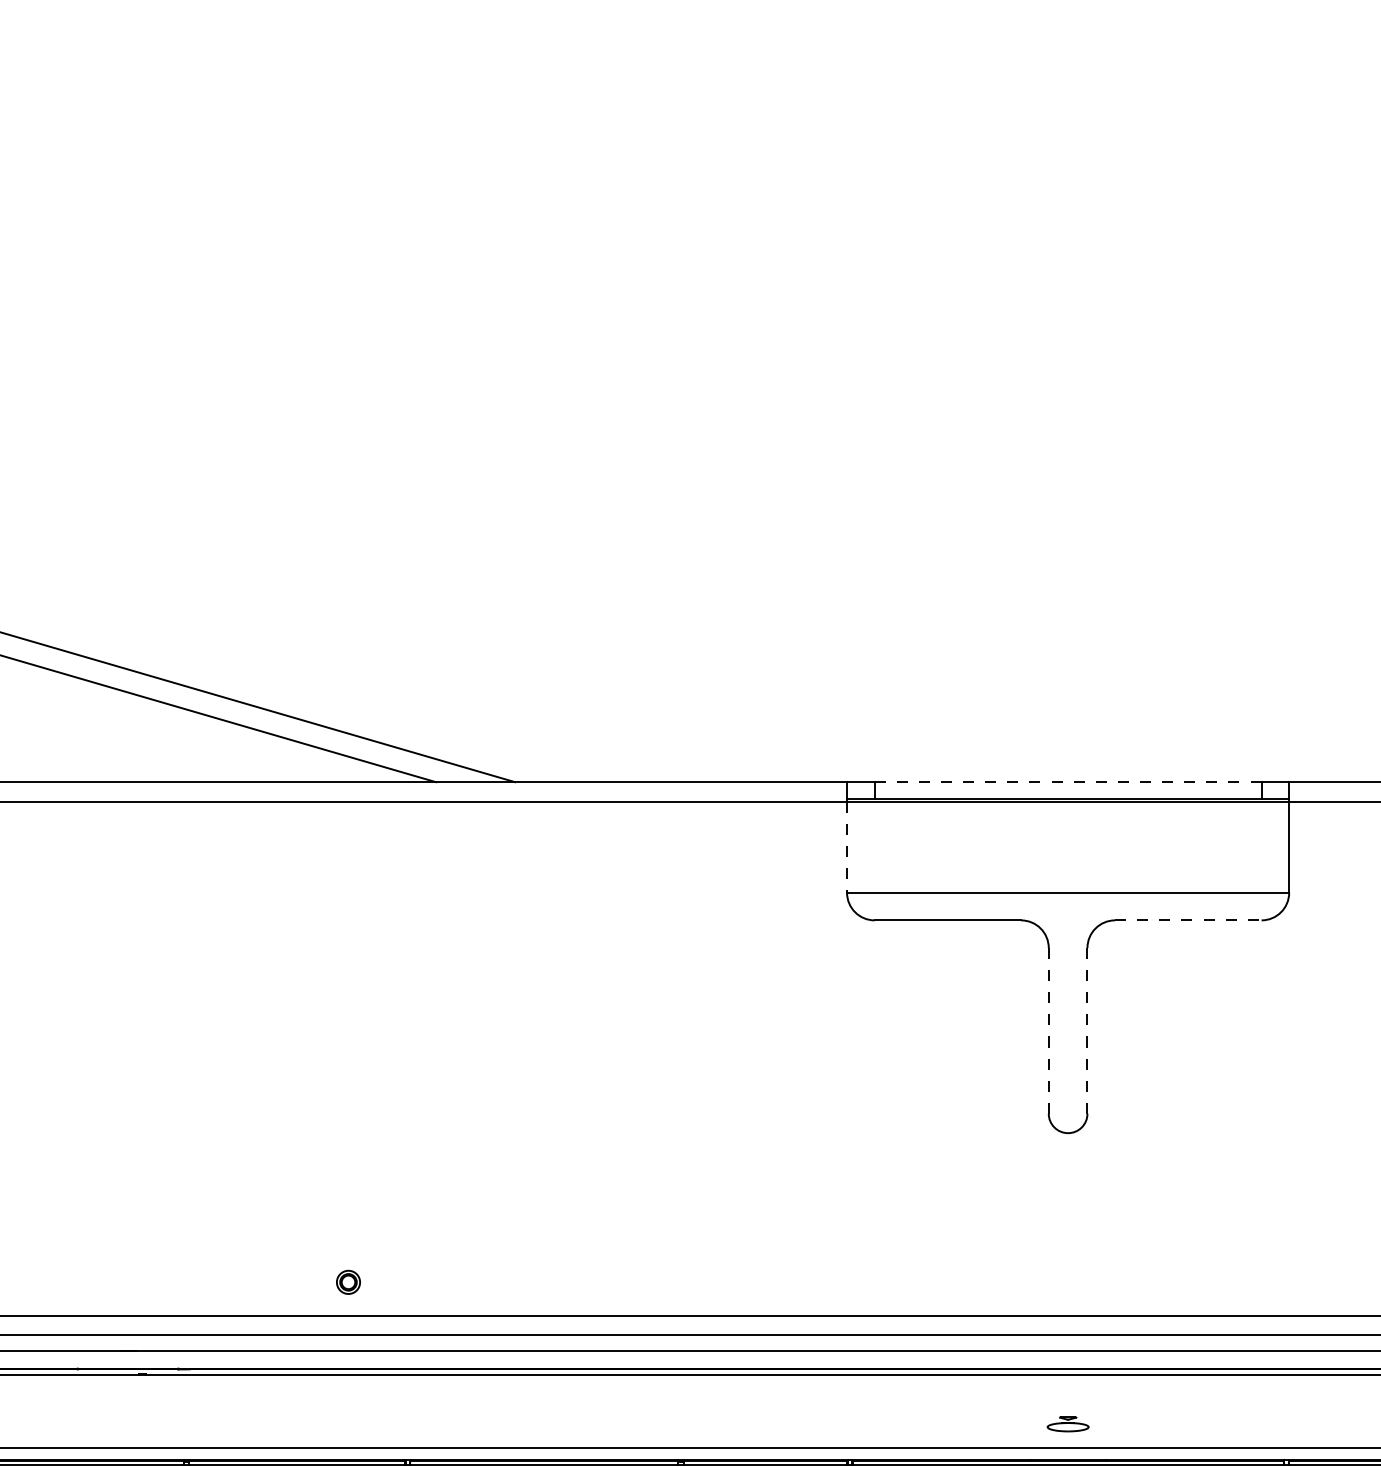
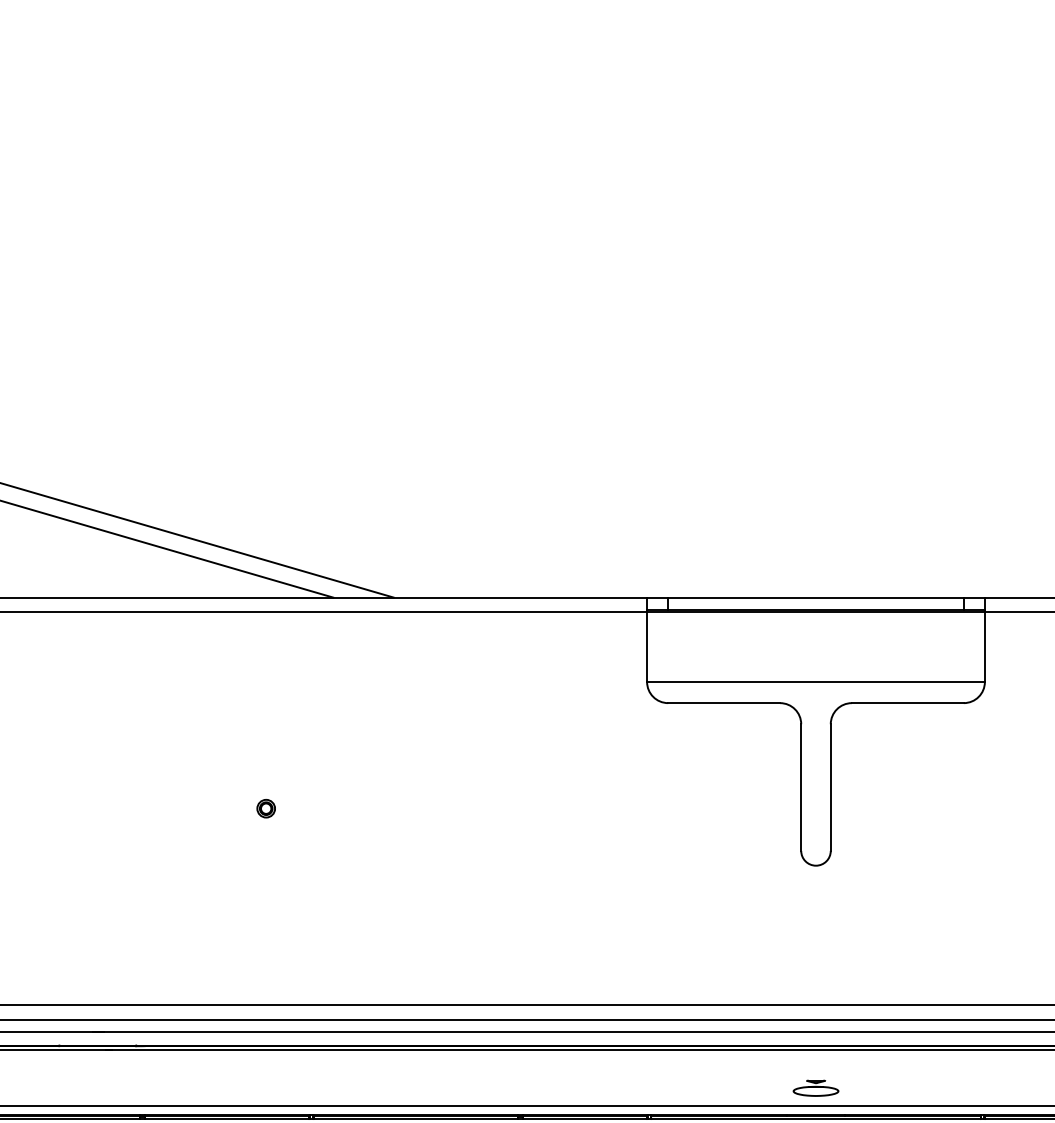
line: (1068, 782) -> (816, 597), dashed -> solid
line: (847, 847) -> (647, 647), dashed -> solid
line: (1187, 920) -> (907, 703), dashed -> solid
line: (1049, 1032) -> (801, 788), dashed -> solid
line: (1087, 1032) -> (830, 788), dashed -> solid
part: (347, 1282) -> (265, 808), moved
part: (1067, 1423) -> (815, 1087), size x1.43

